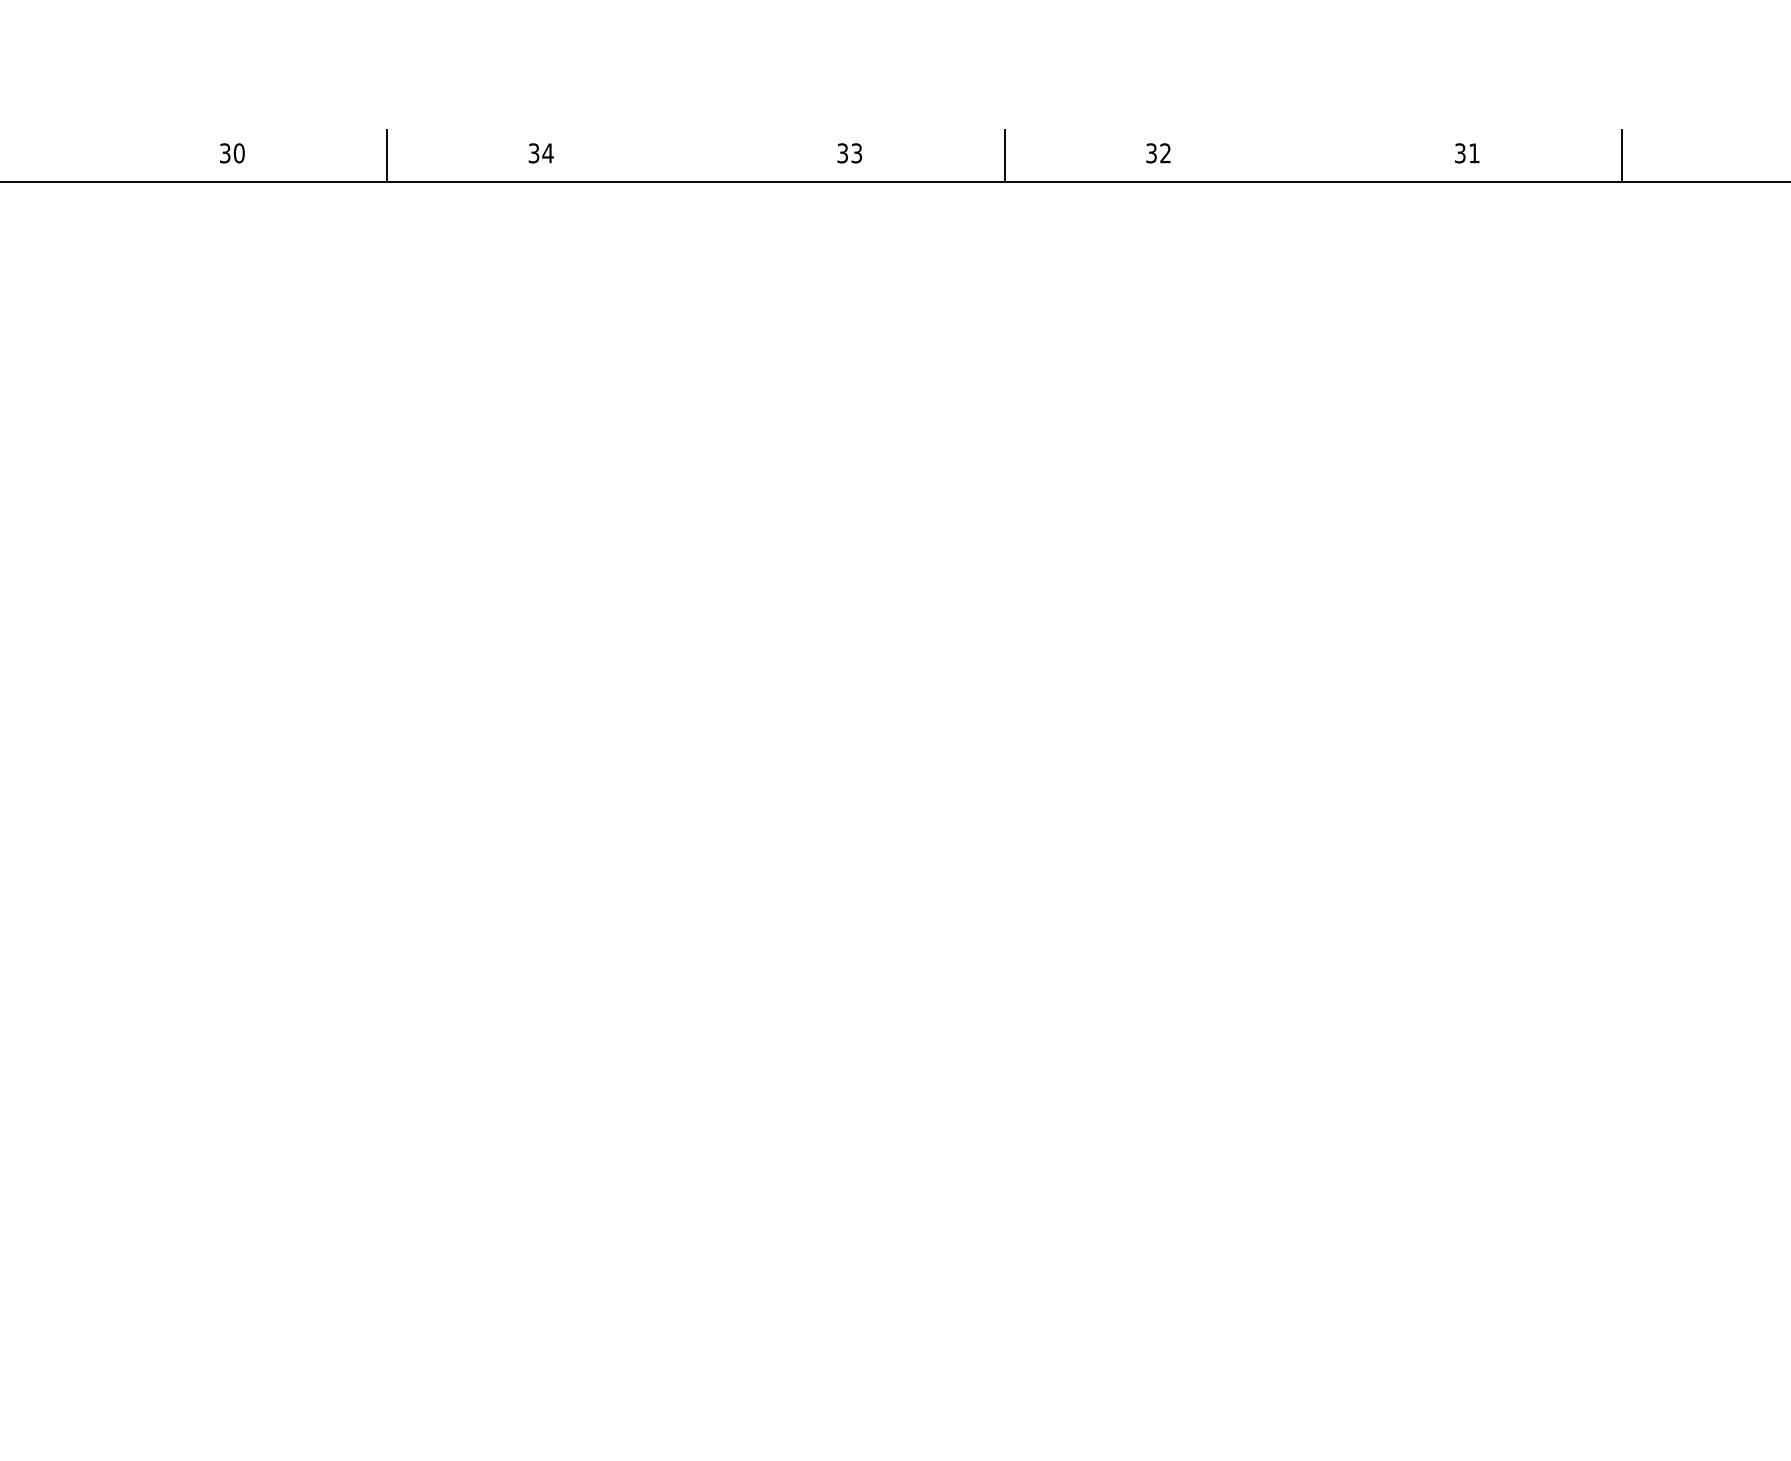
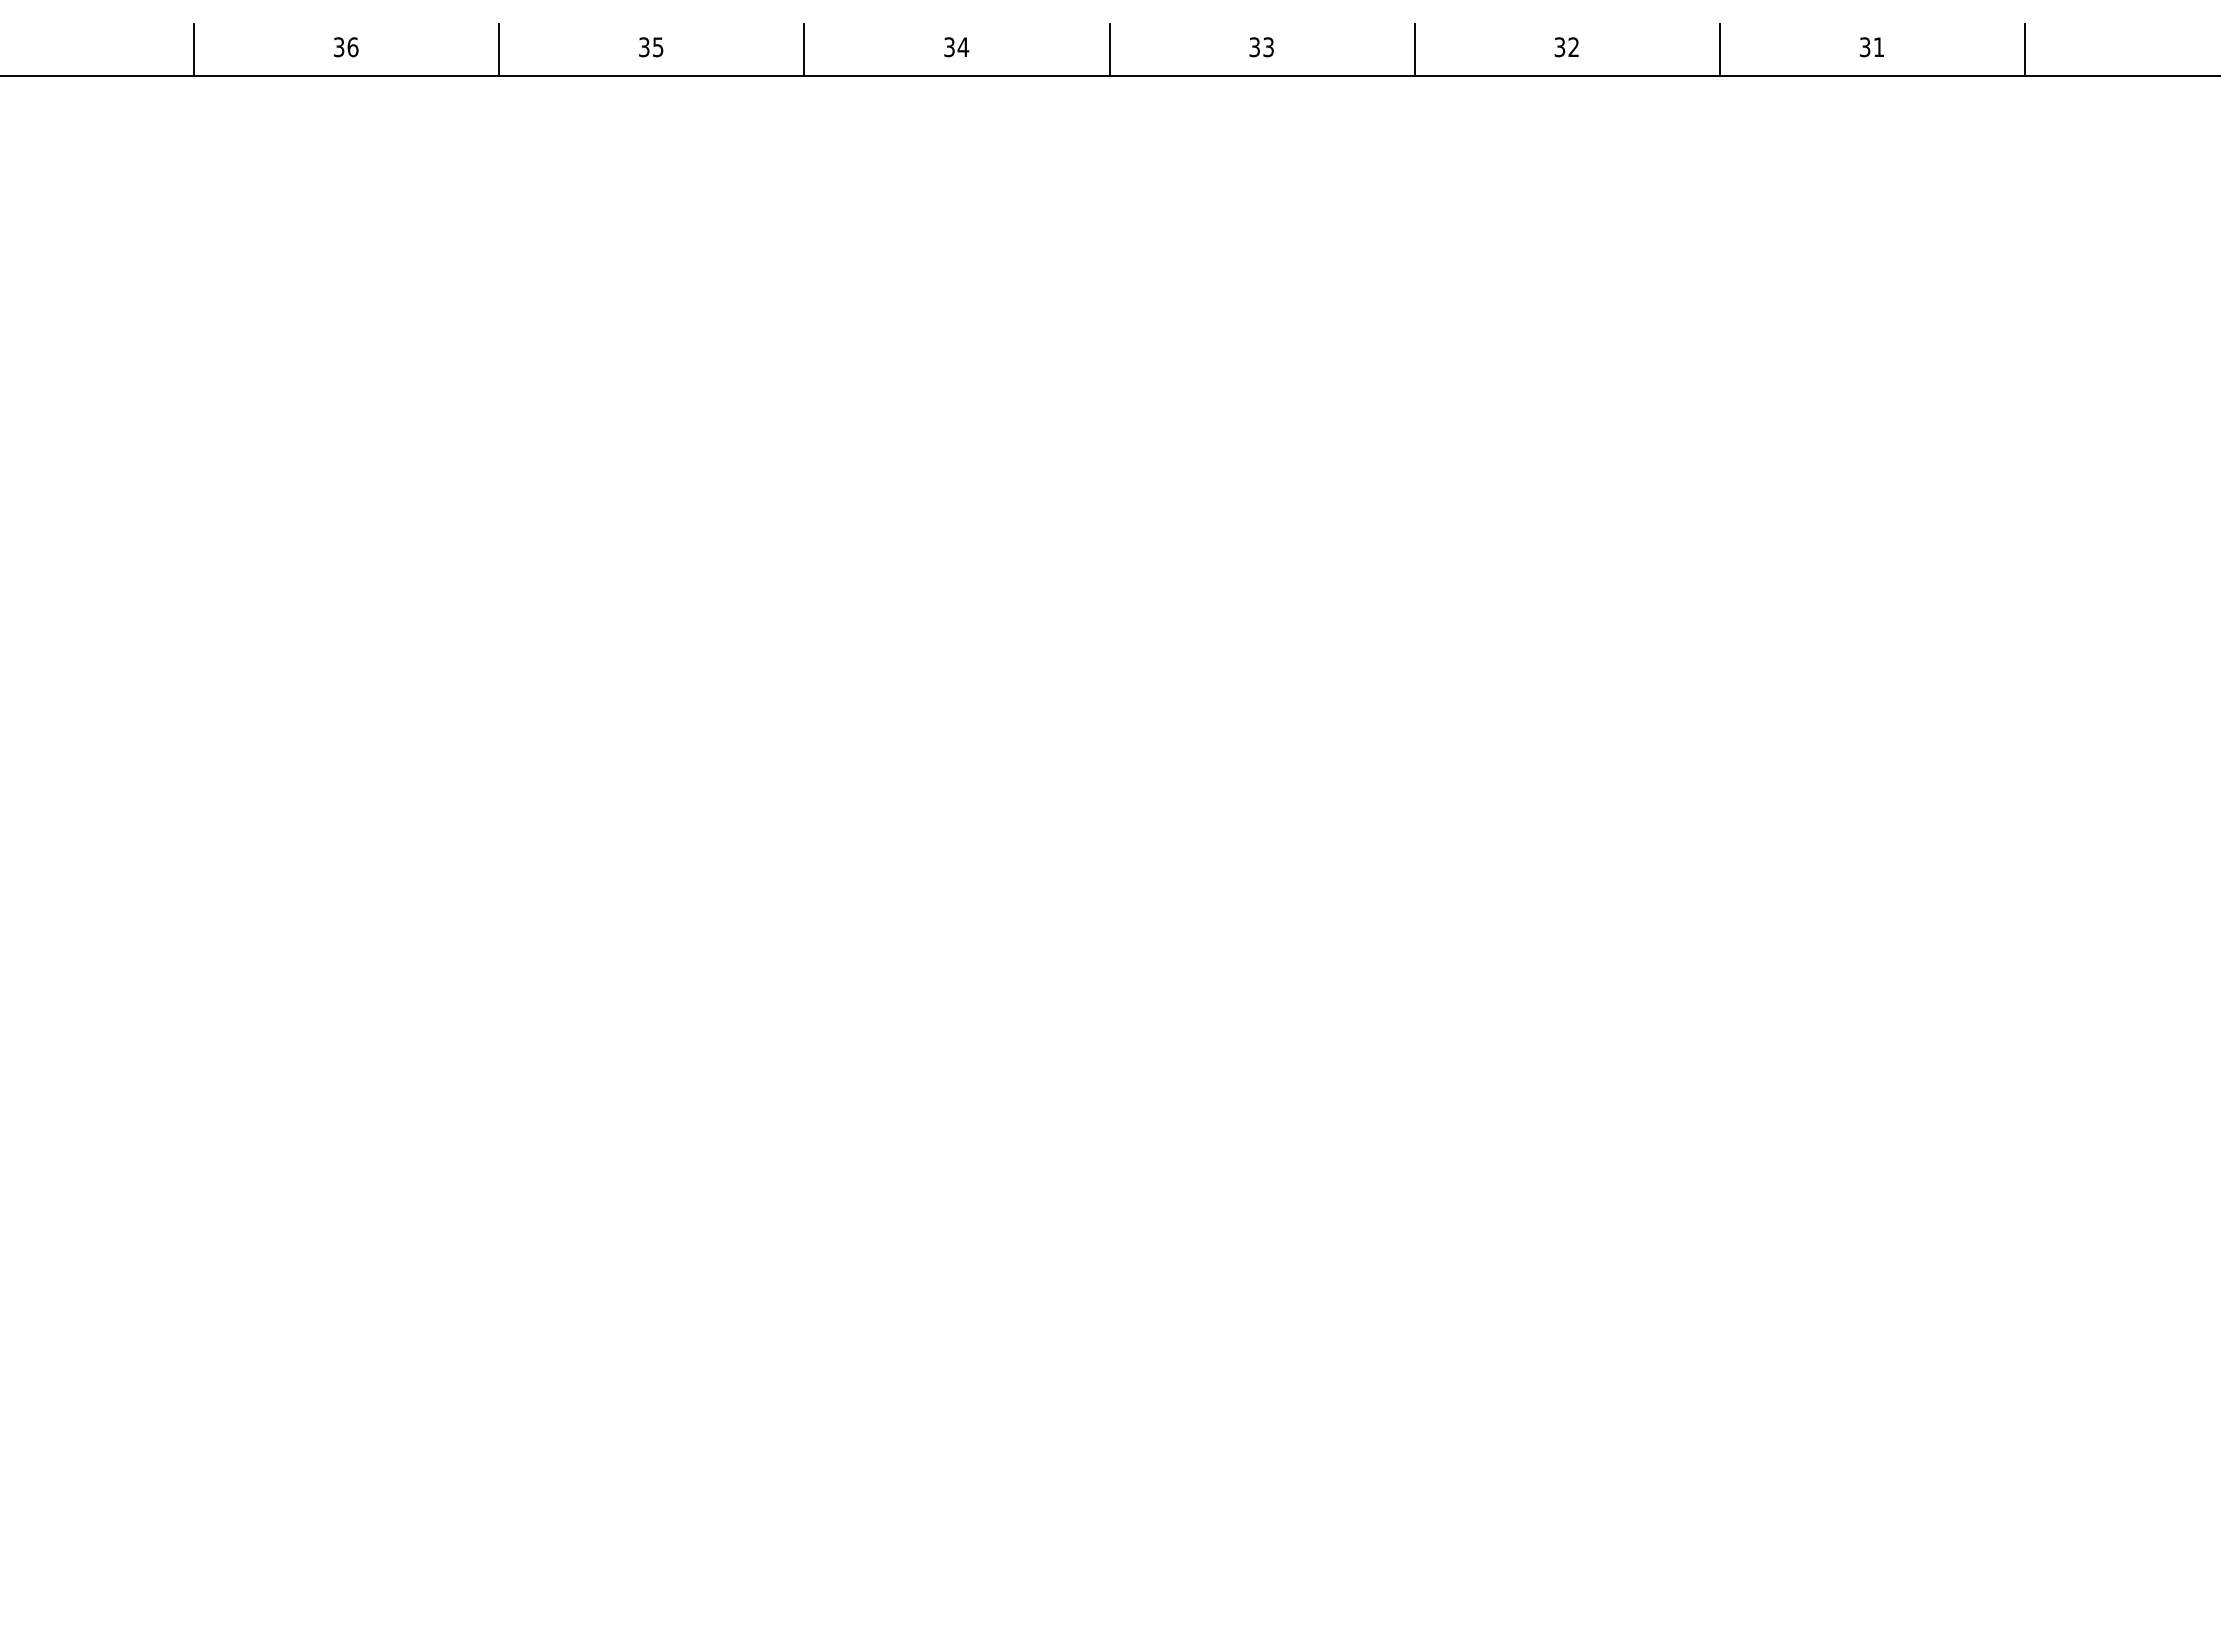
text: (238, 153) -> (657, 47), 30 -> 35
line: (78, 155) -> (499, 49), added
line: (695, 155) -> (1109, 49), added
line: (1313, 155) -> (1719, 49), added

